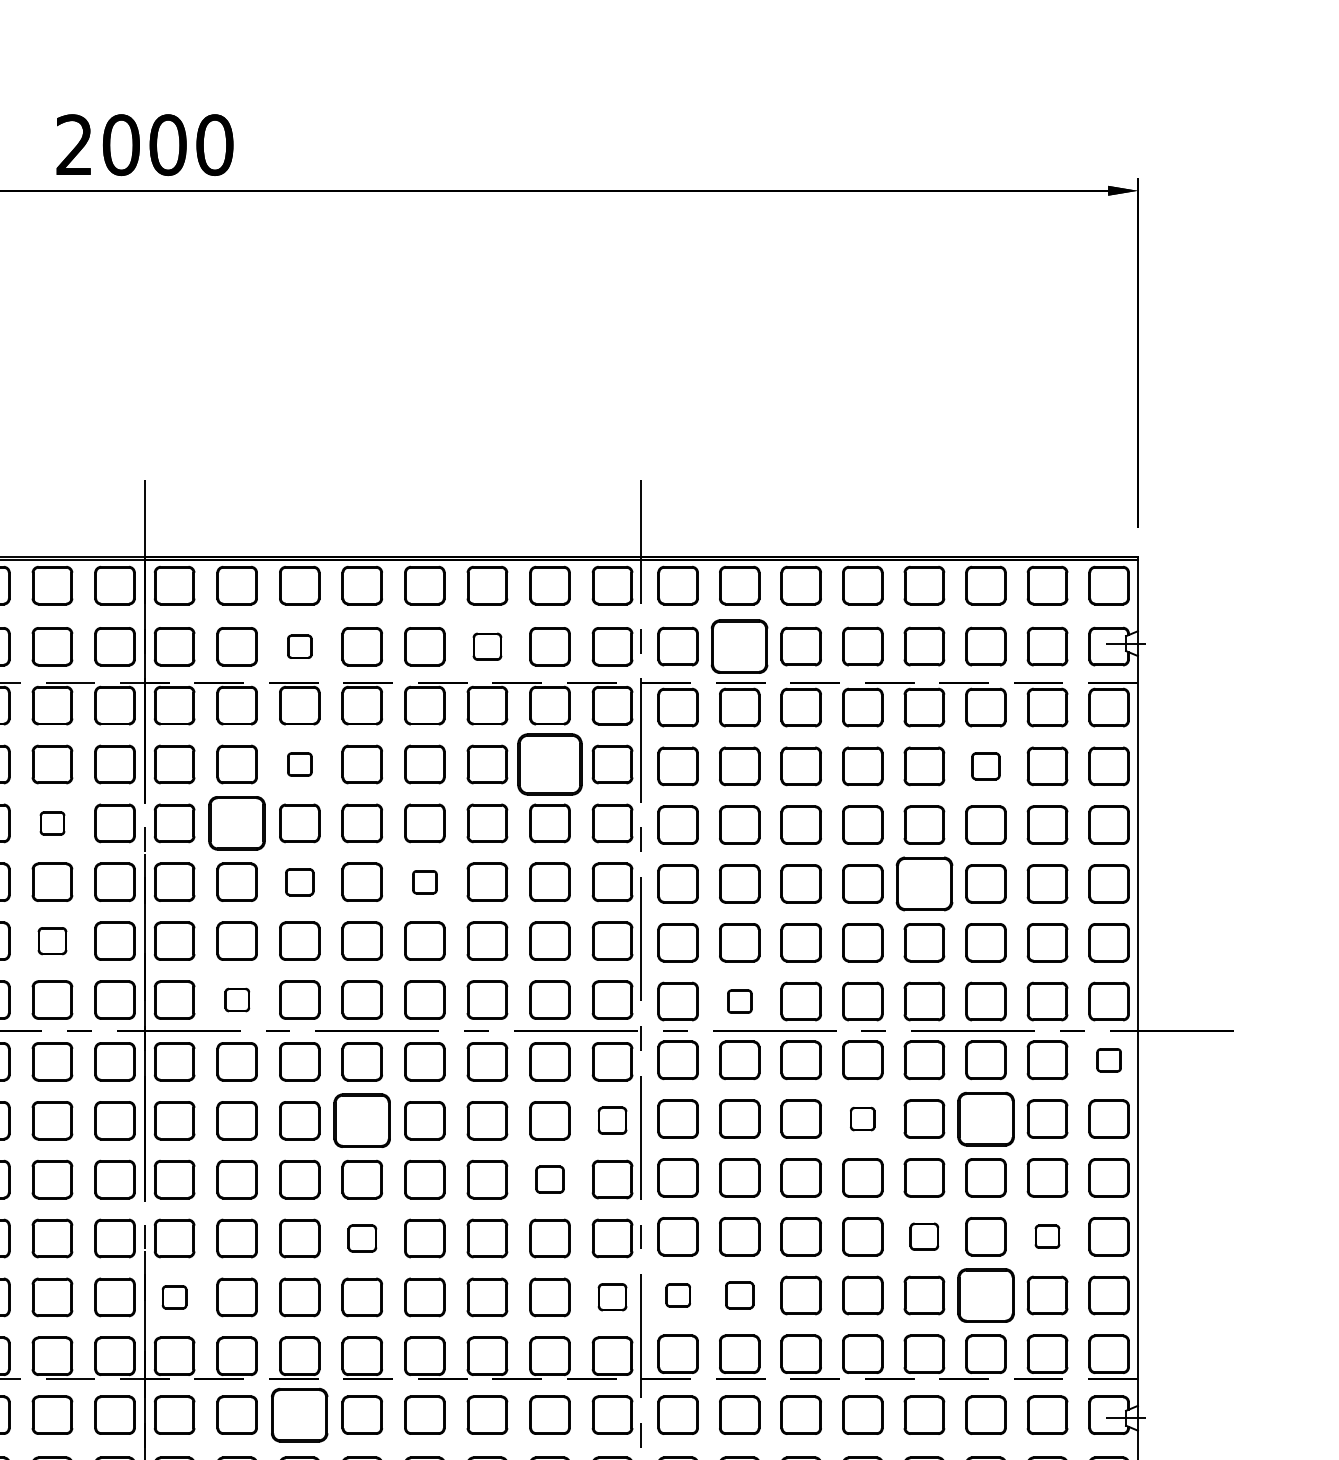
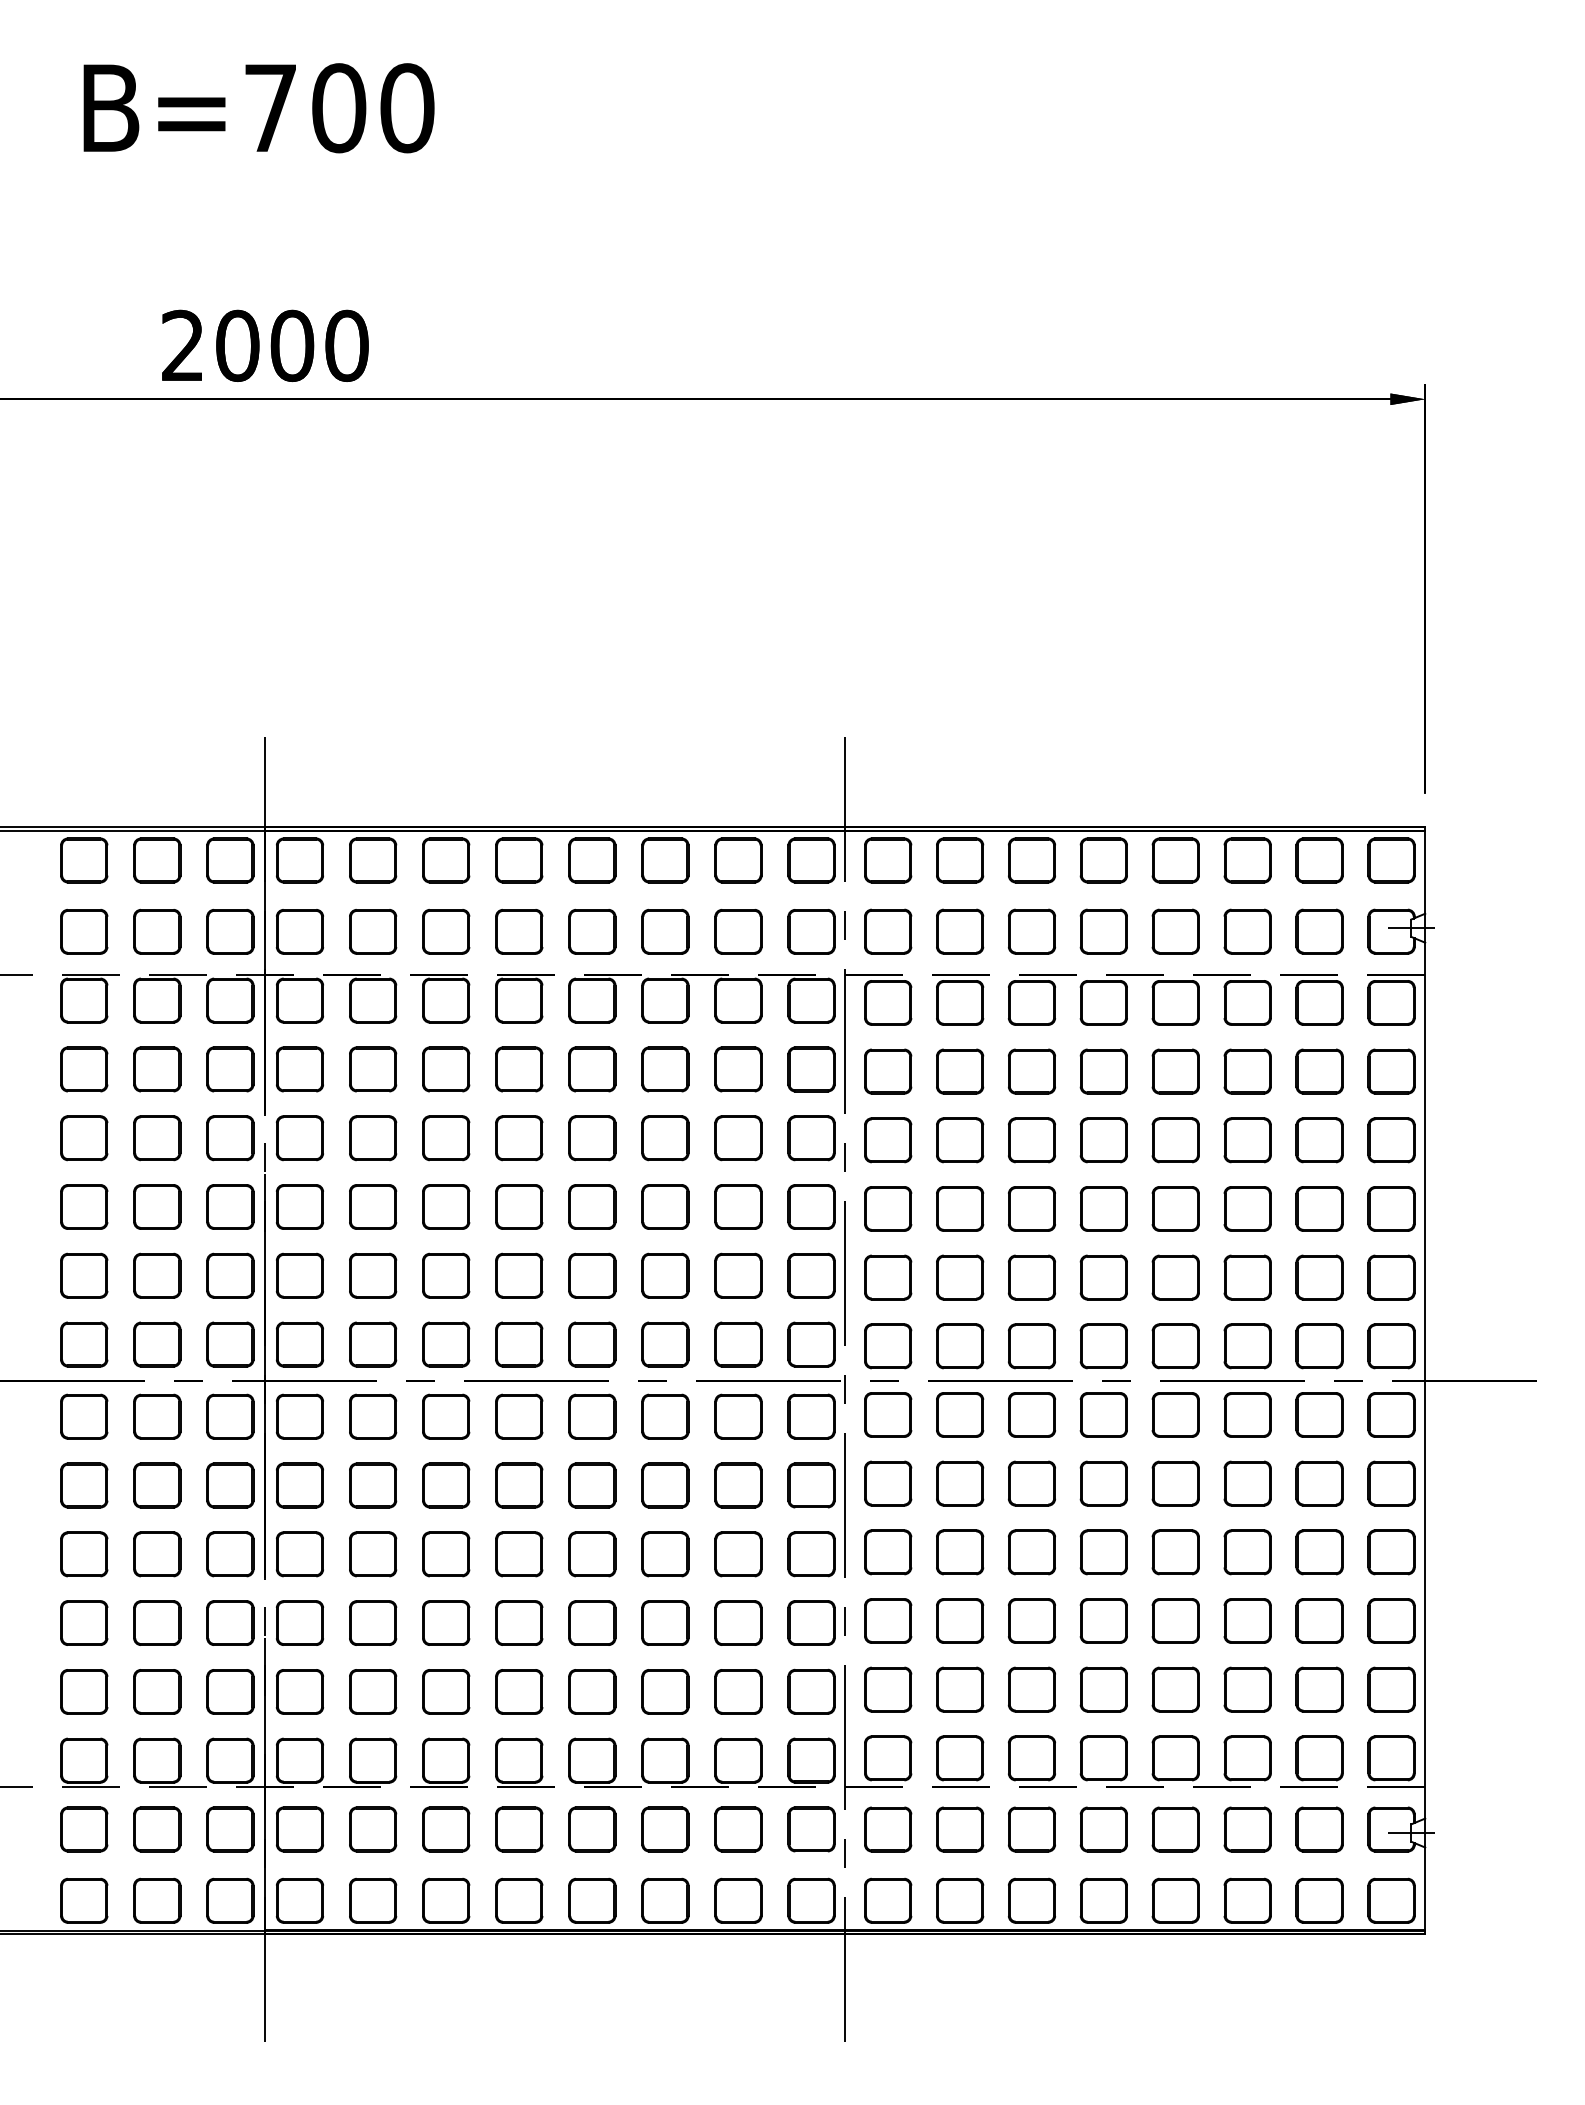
part: (300, 646) -> (446, 931), size x1.67
part: (487, 646) -> (665, 931), size x1.43
part: (740, 646) -> (960, 931), size x0.71
part: (300, 764) -> (446, 1069), size x1.67
part: (550, 764) -> (738, 1069), size x0.62
part: (985, 766) -> (1247, 1071), size x1.43
part: (52, 823) -> (157, 1138), size x1.67
part: (237, 823) -> (373, 1138), size x0.71
part: (300, 881) -> (446, 1206), size x1.43
part: (425, 881) -> (592, 1206), size x1.67
part: (924, 883) -> (1175, 1208), size x0.71
part: (52, 940) -> (157, 1275), size x1.43
part: (237, 1000) -> (373, 1344), size x1.67
part: (740, 1001) -> (960, 1346), size x1.67
part: (1109, 1059) -> (1391, 1414), size x1.67
part: (862, 1119) -> (1103, 1483), size x1.67
part: (985, 1119) -> (1247, 1483), size x0.71
part: (362, 1120) -> (519, 1485), size x0.71
part: (612, 1120) -> (811, 1485), size x1.43
part: (550, 1179) -> (738, 1554), size x1.43
part: (924, 1236) -> (1175, 1620), size x1.43
part: (1047, 1236) -> (1319, 1620), size x1.67
part: (362, 1238) -> (519, 1622), size x1.43
part: (678, 1295) -> (888, 1689), size x1.67
part: (740, 1295) -> (960, 1689), size x1.43
part: (985, 1295) -> (1247, 1689), size x0.71
part: (174, 1297) -> (299, 1691), size x1.67
part: (612, 1297) -> (811, 1691), size x1.43
part: (300, 1415) -> (446, 1829), size x0.71

